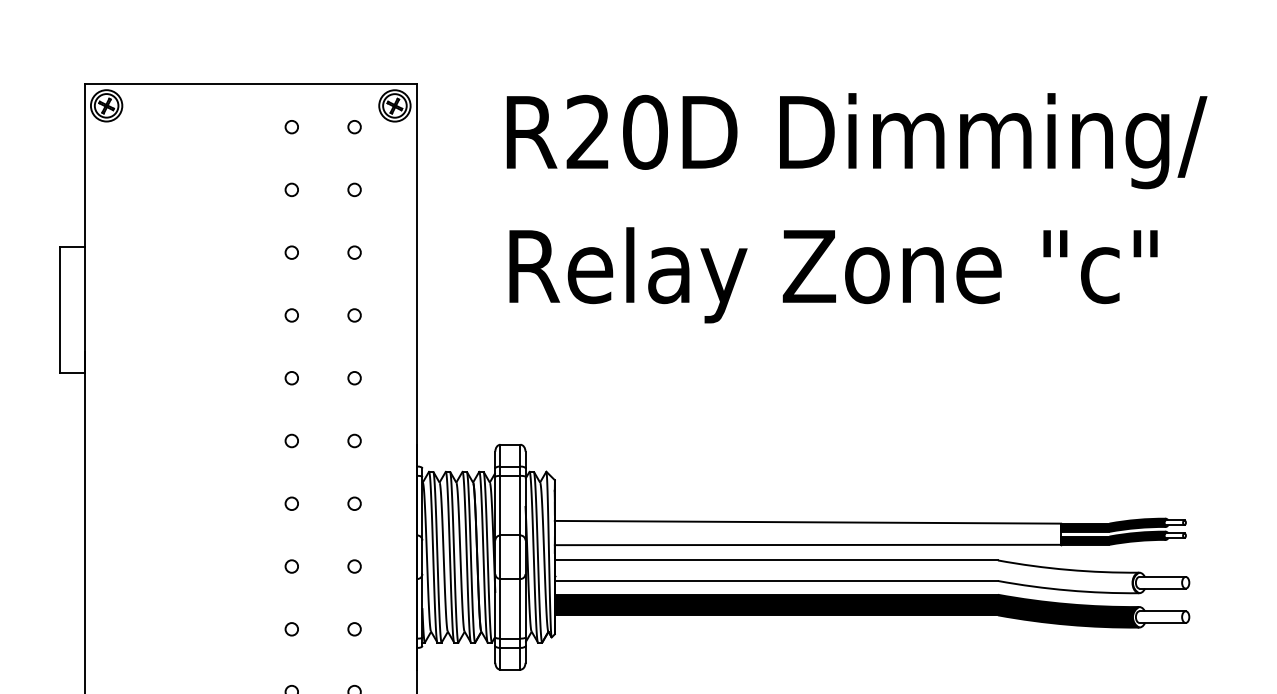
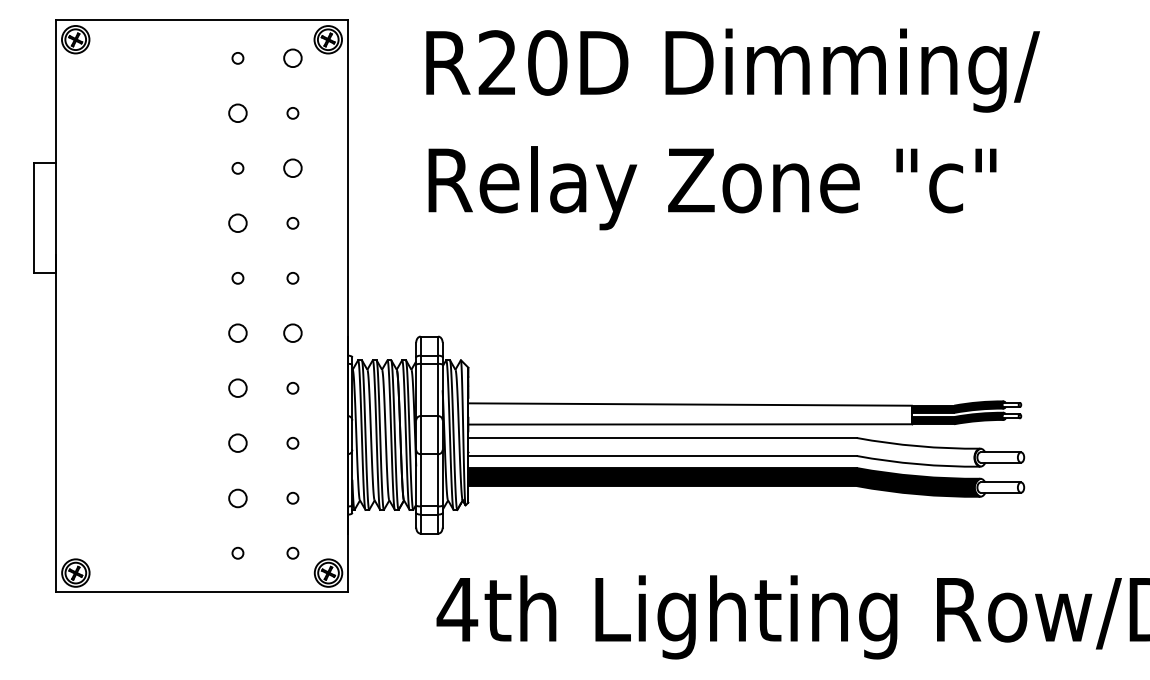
circle: (354, 127) -> (292, 58), size x1.6
circle: (291, 190) -> (237, 113), size x1.6
circle: (354, 252) -> (292, 168), size x1.6
circle: (291, 315) -> (237, 223), size x1.6
circle: (291, 441) -> (237, 333), size x1.6
circle: (354, 441) -> (292, 333), size x1.6
circle: (291, 503) -> (237, 388), size x1.6
circle: (291, 566) -> (237, 443), size x1.6
circle: (291, 628) -> (237, 497), size x1.6

